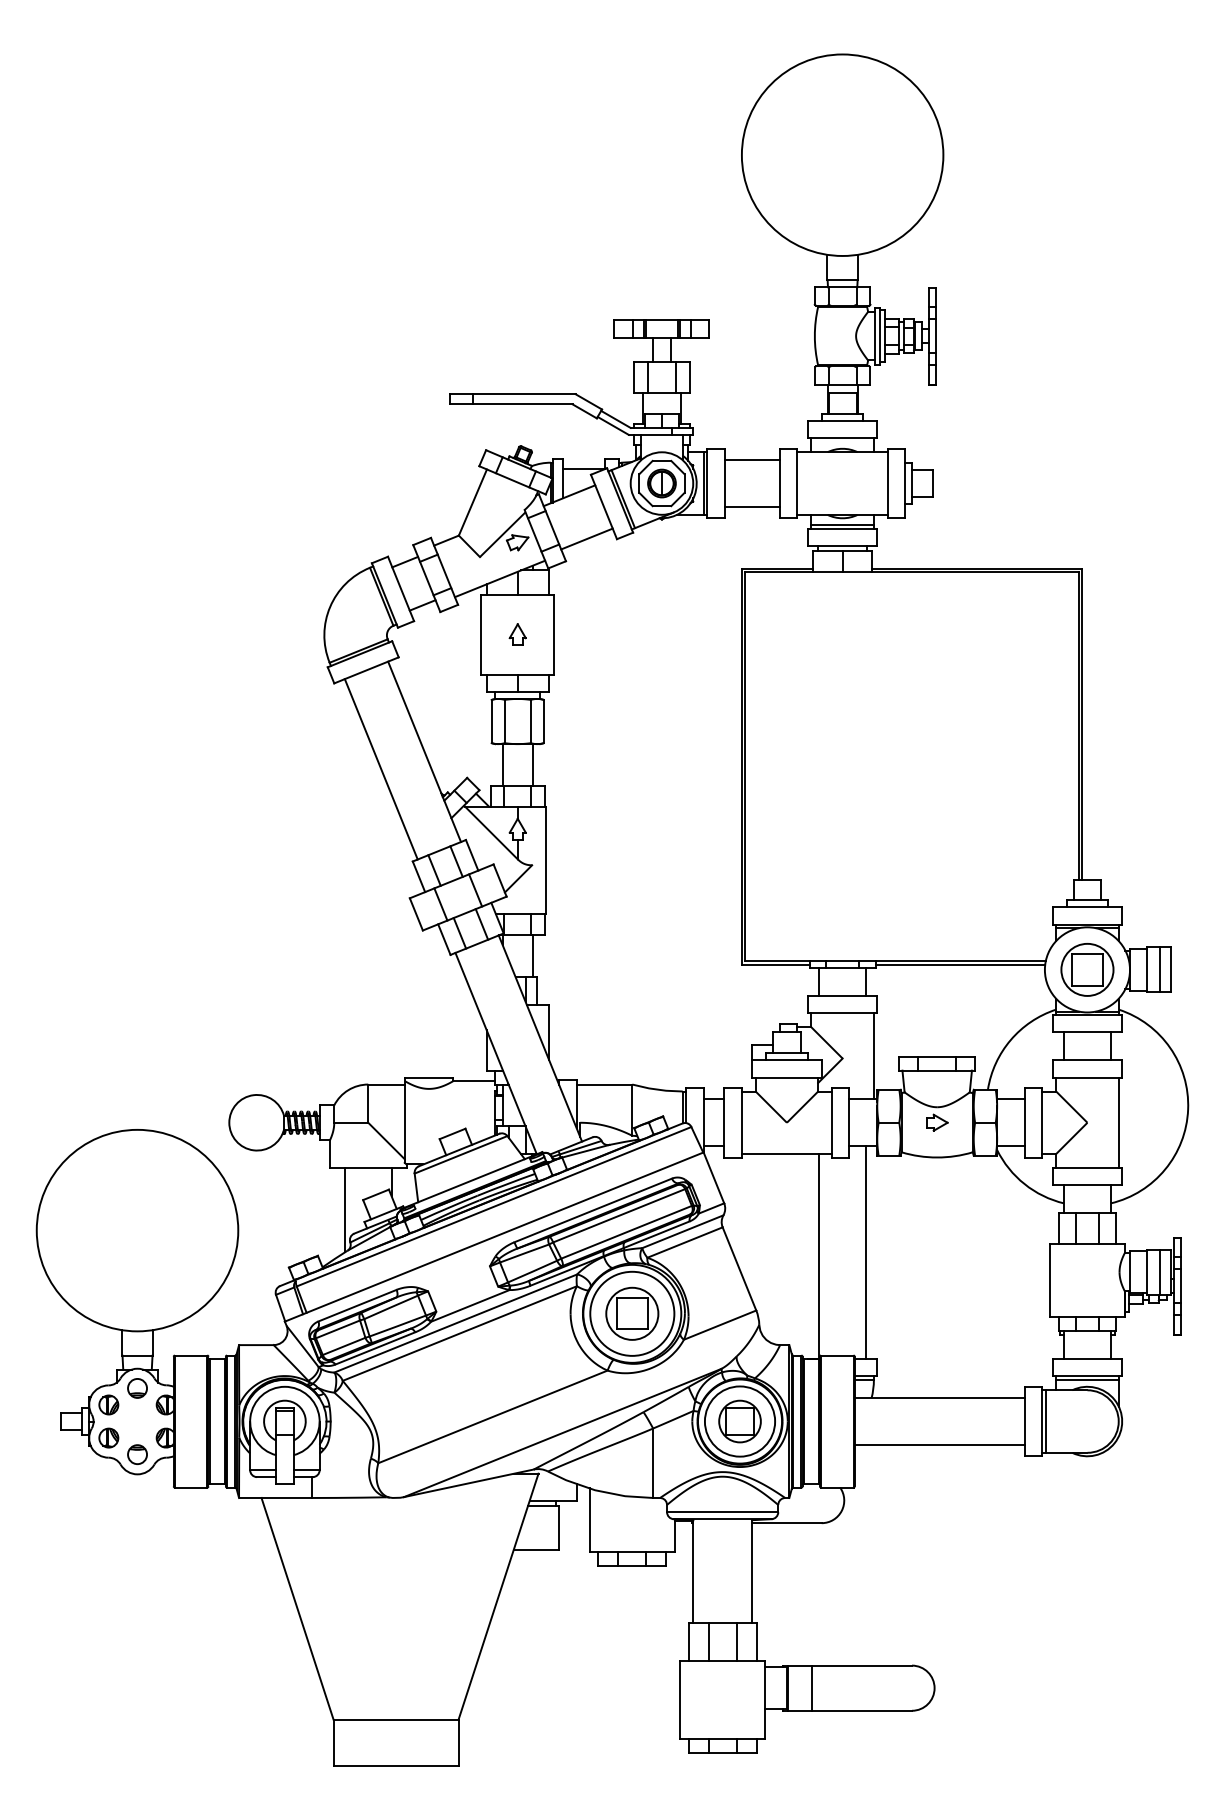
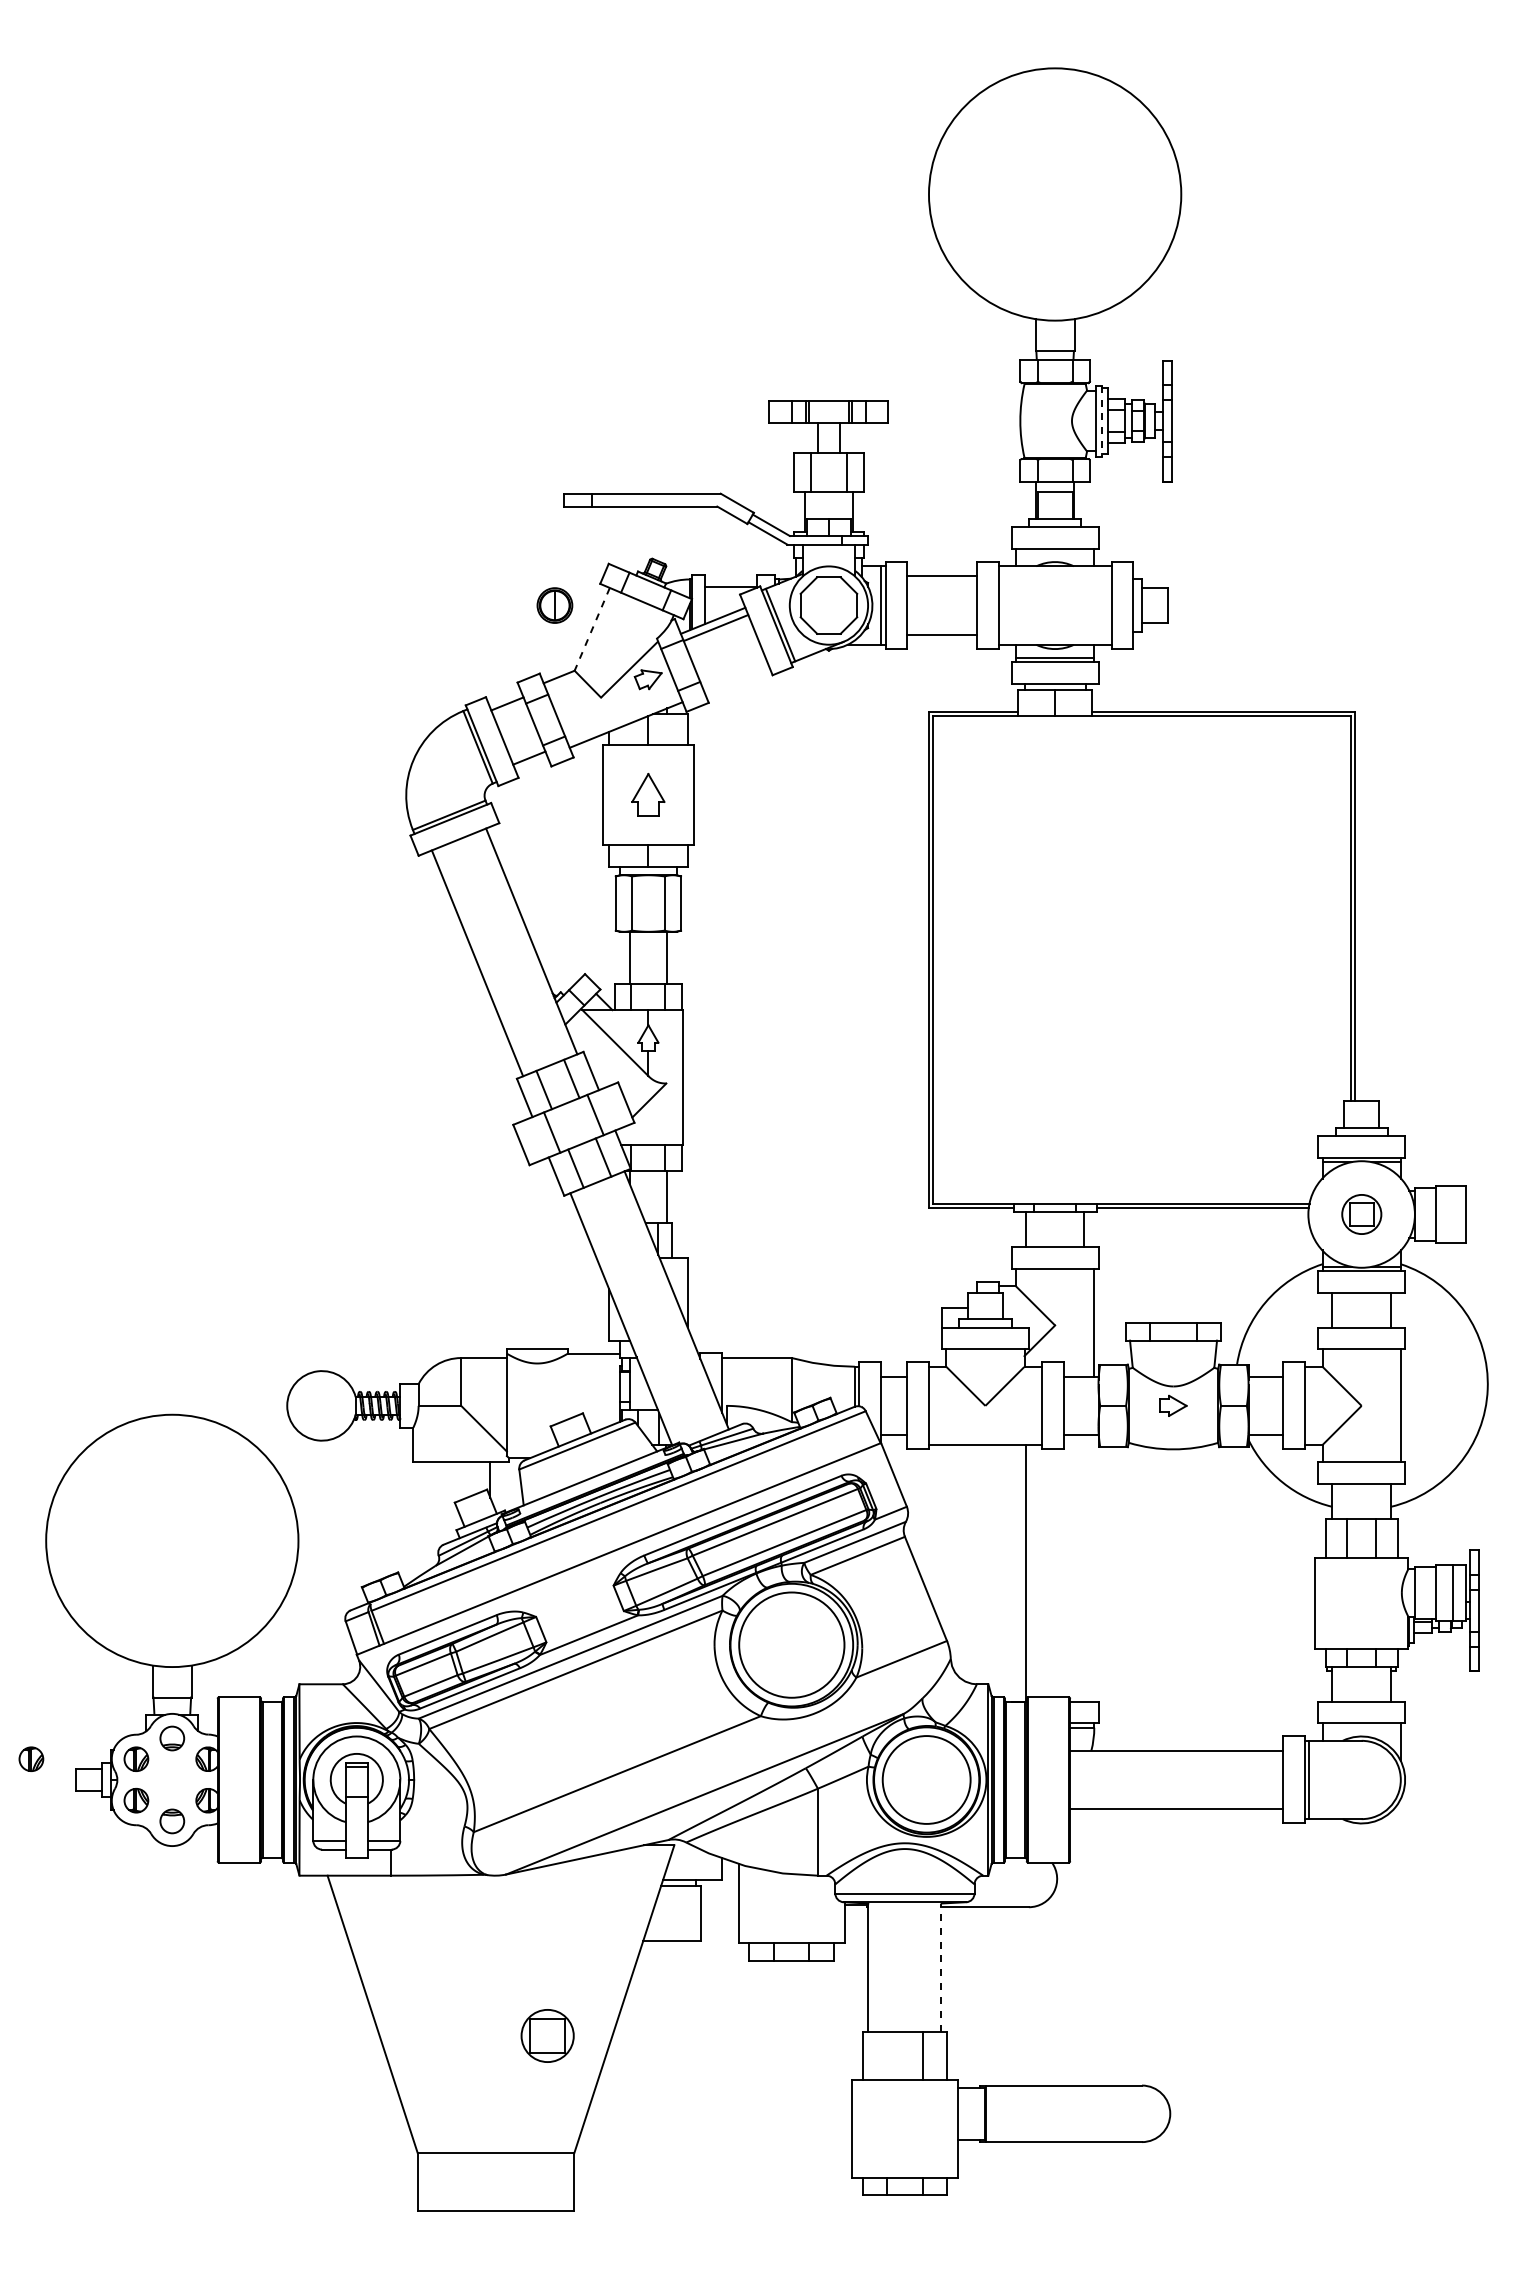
line: (880, 336) -> (1102, 421), solid -> dashed
part: (661, 483) -> (554, 605), moved
line: (473, 502) -> (592, 629), solid -> dashed
line: (586, 539) -> (715, 628), moved
part: (517, 634) -> (648, 794), size x1.6
part: (1087, 969) -> (1361, 1214), size x0.6
line: (1160, 969) -> (1453, 1214), removed
line: (345, 1210) -> (432, 1515), removed
line: (866, 1252) -> (1084, 1568), removed
part: (632, 1313) -> (791, 1644), removed
line: (1087, 1379) -> (1361, 1727), removed
part: (25, 1404) -> (31, 1758), added
part: (739, 1421) -> (547, 2035), moved
line: (751, 1571) -> (941, 1967), solid -> dashed
line: (708, 1642) -> (887, 2056), removed
line: (811, 1687) -> (1016, 2113), removed

